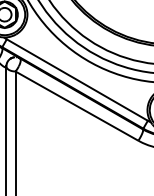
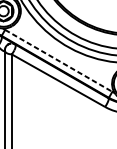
line: (77, 80) -> (58, 61), solid -> dashed

